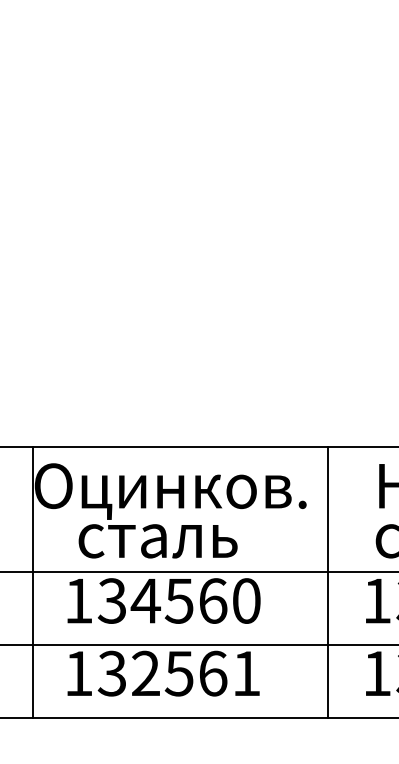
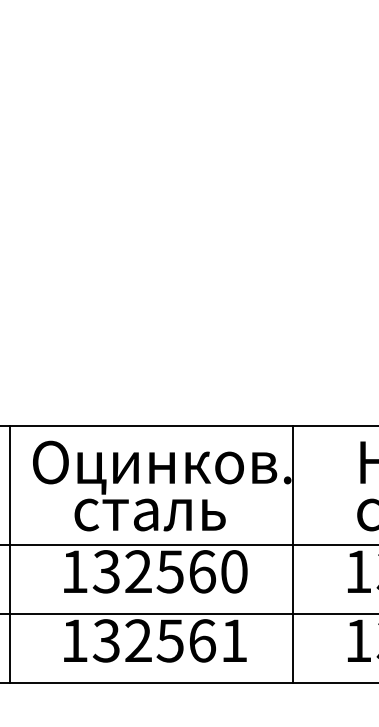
line: (33, 581) -> (10, 553), moved
line: (327, 581) -> (292, 553), moved
text: (145, 600) -> (138, 571), 134560 -> 132560

